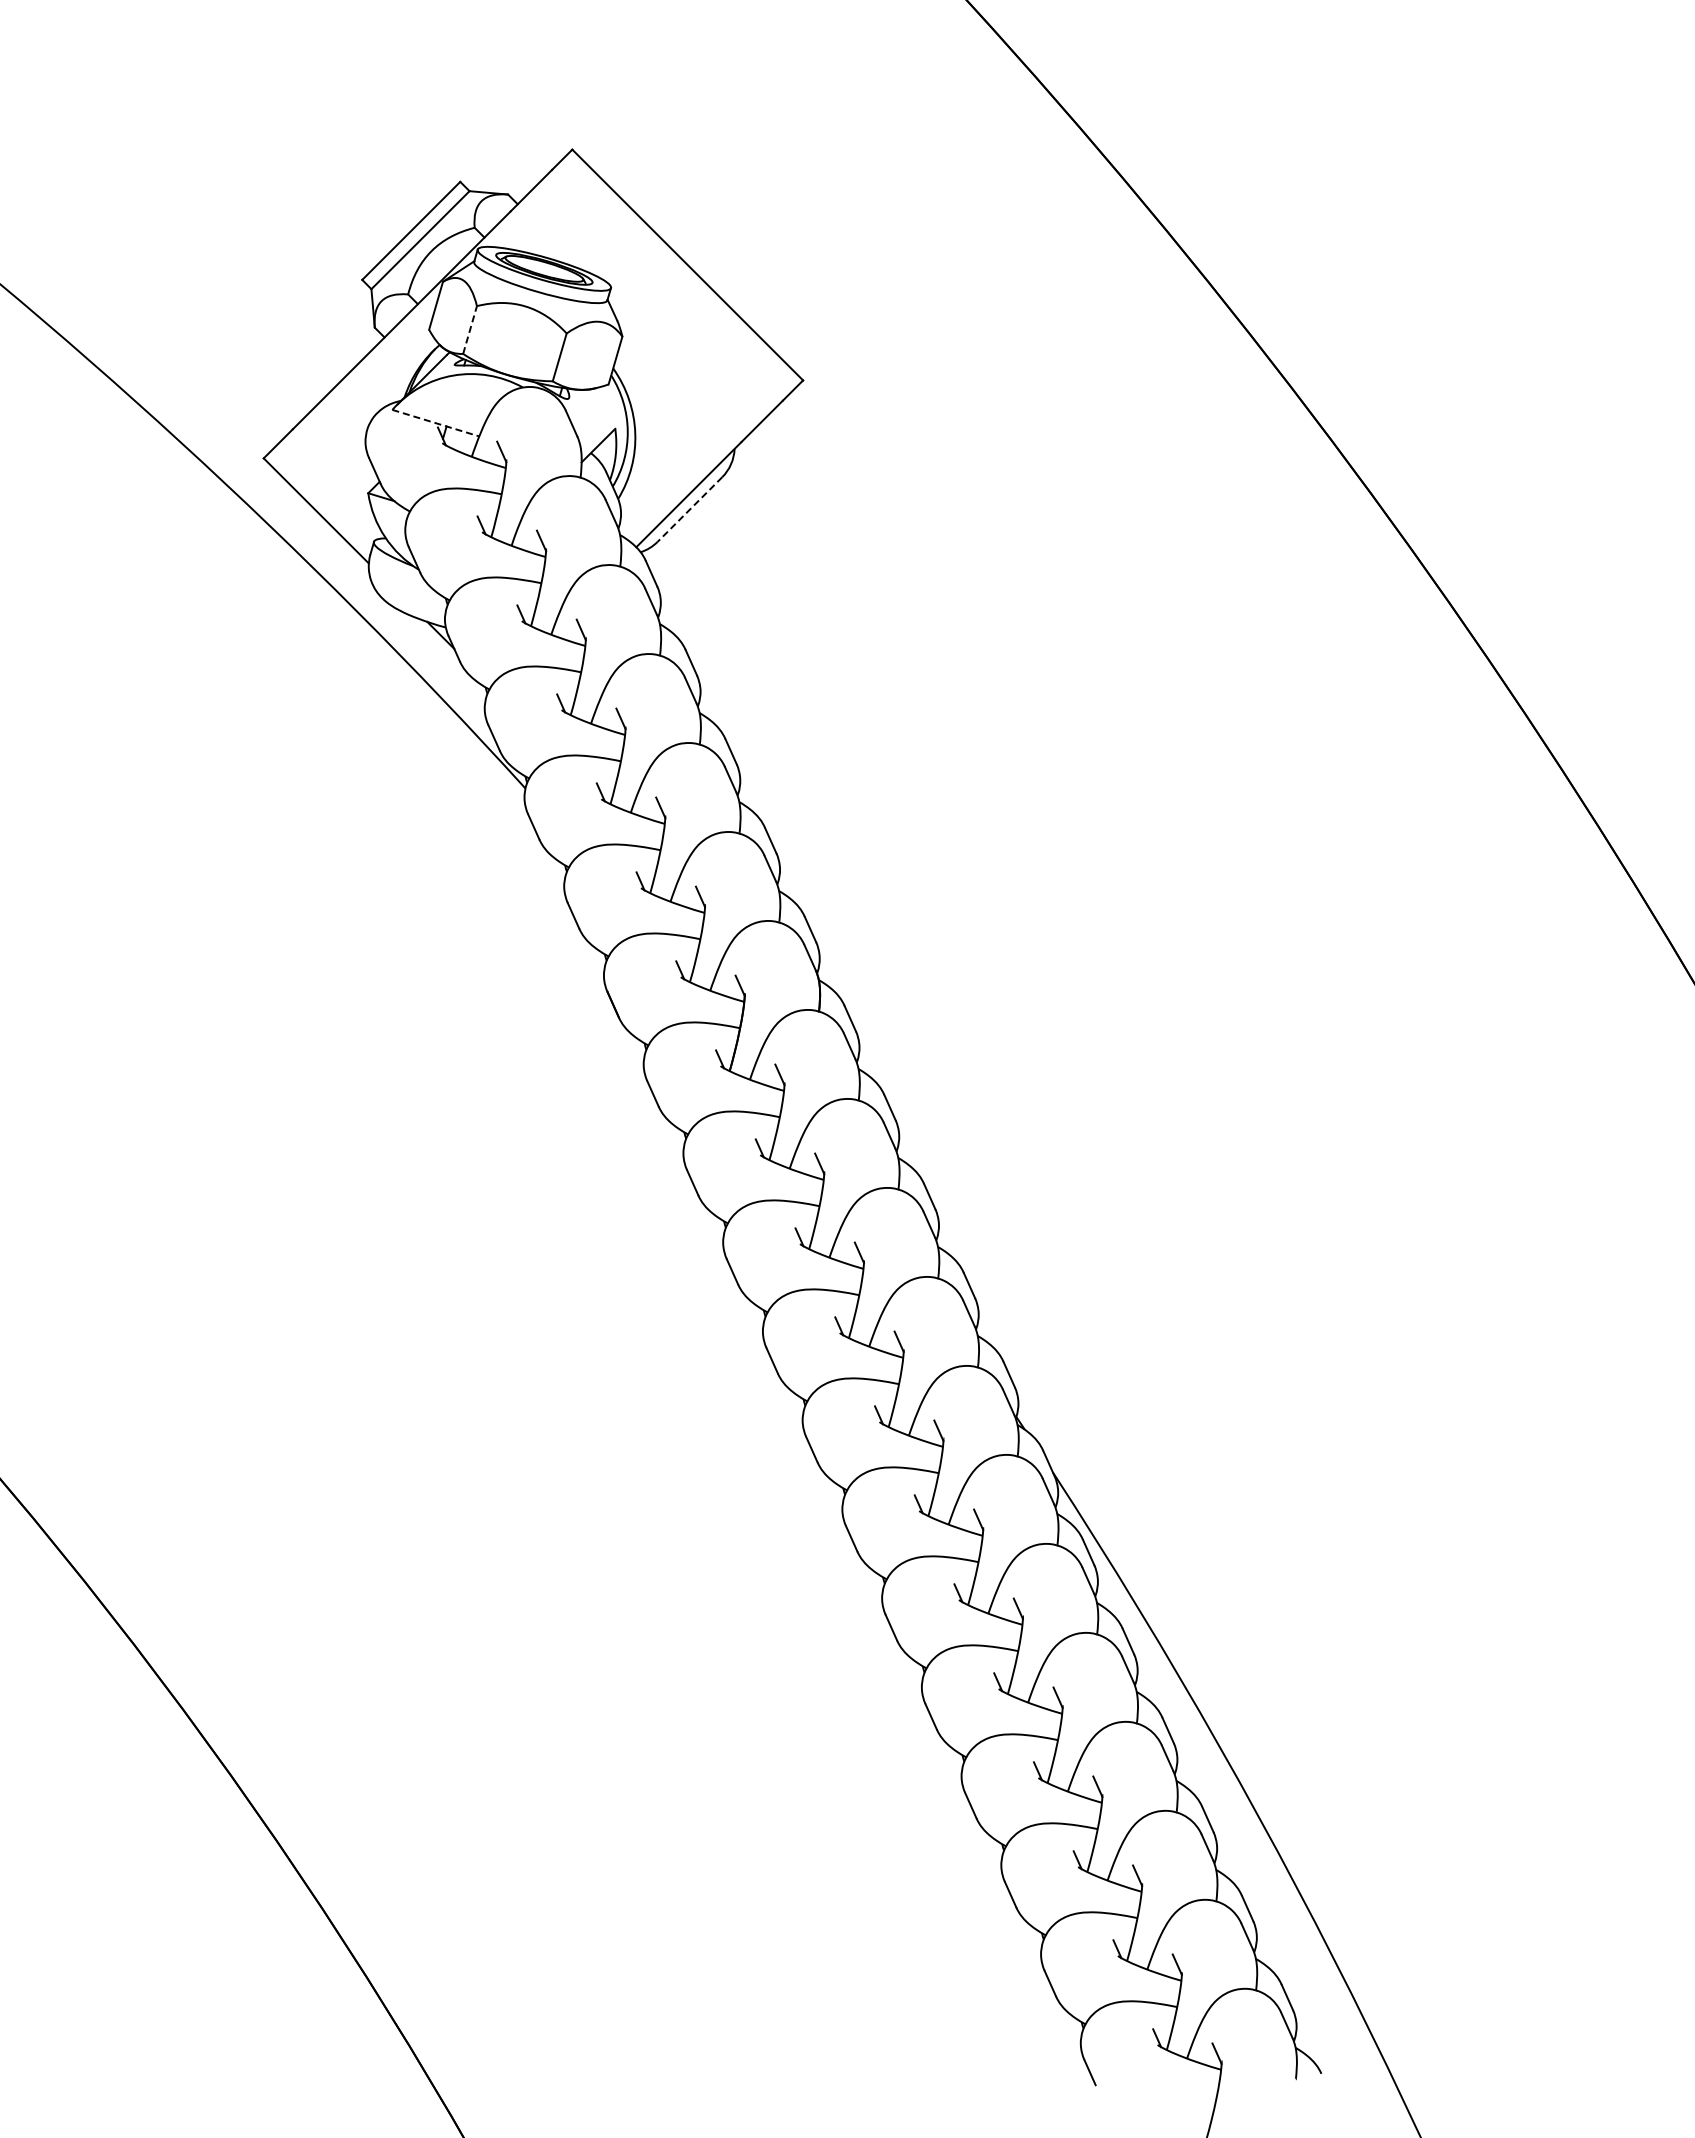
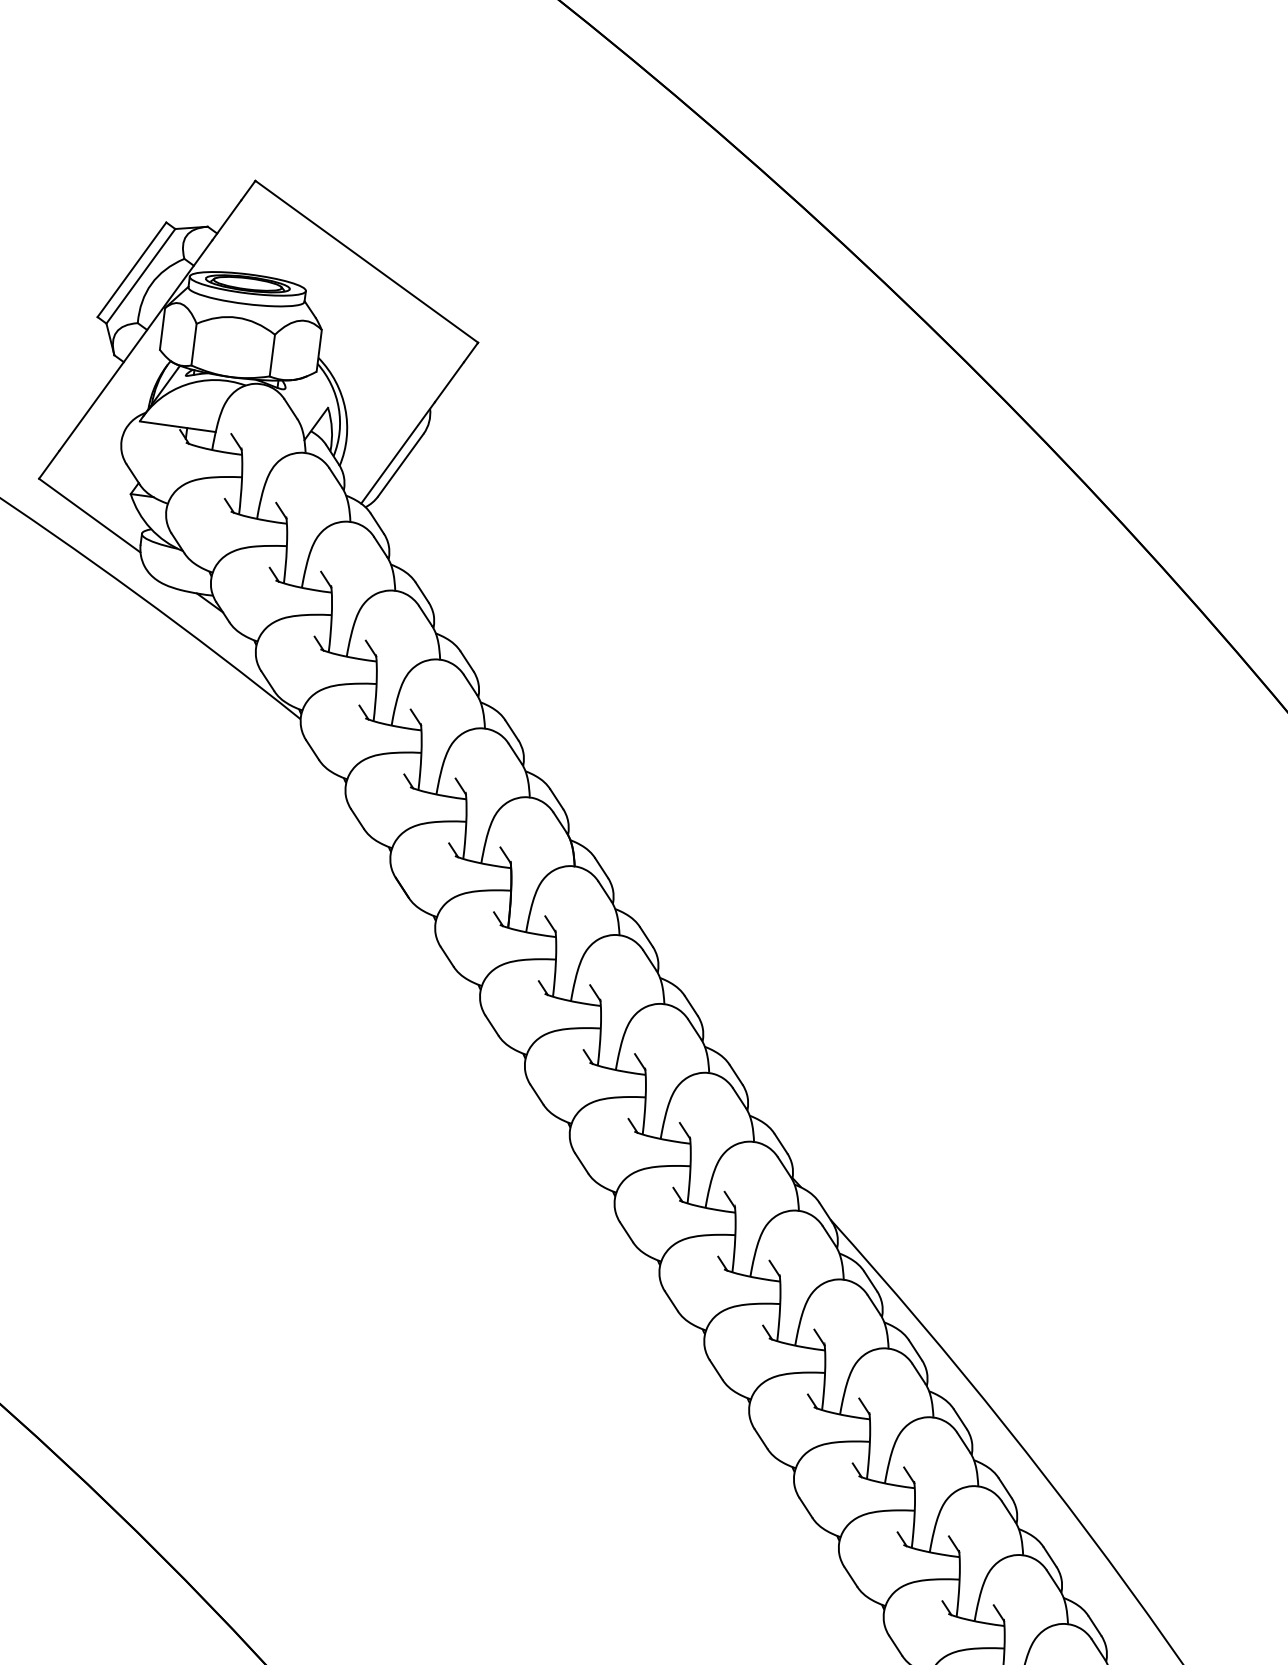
line: (470, 330) -> (194, 344), dashed -> solid
line: (436, 423) -> (178, 426), dashed -> solid
line: (689, 509) -> (400, 465), dashed -> solid

